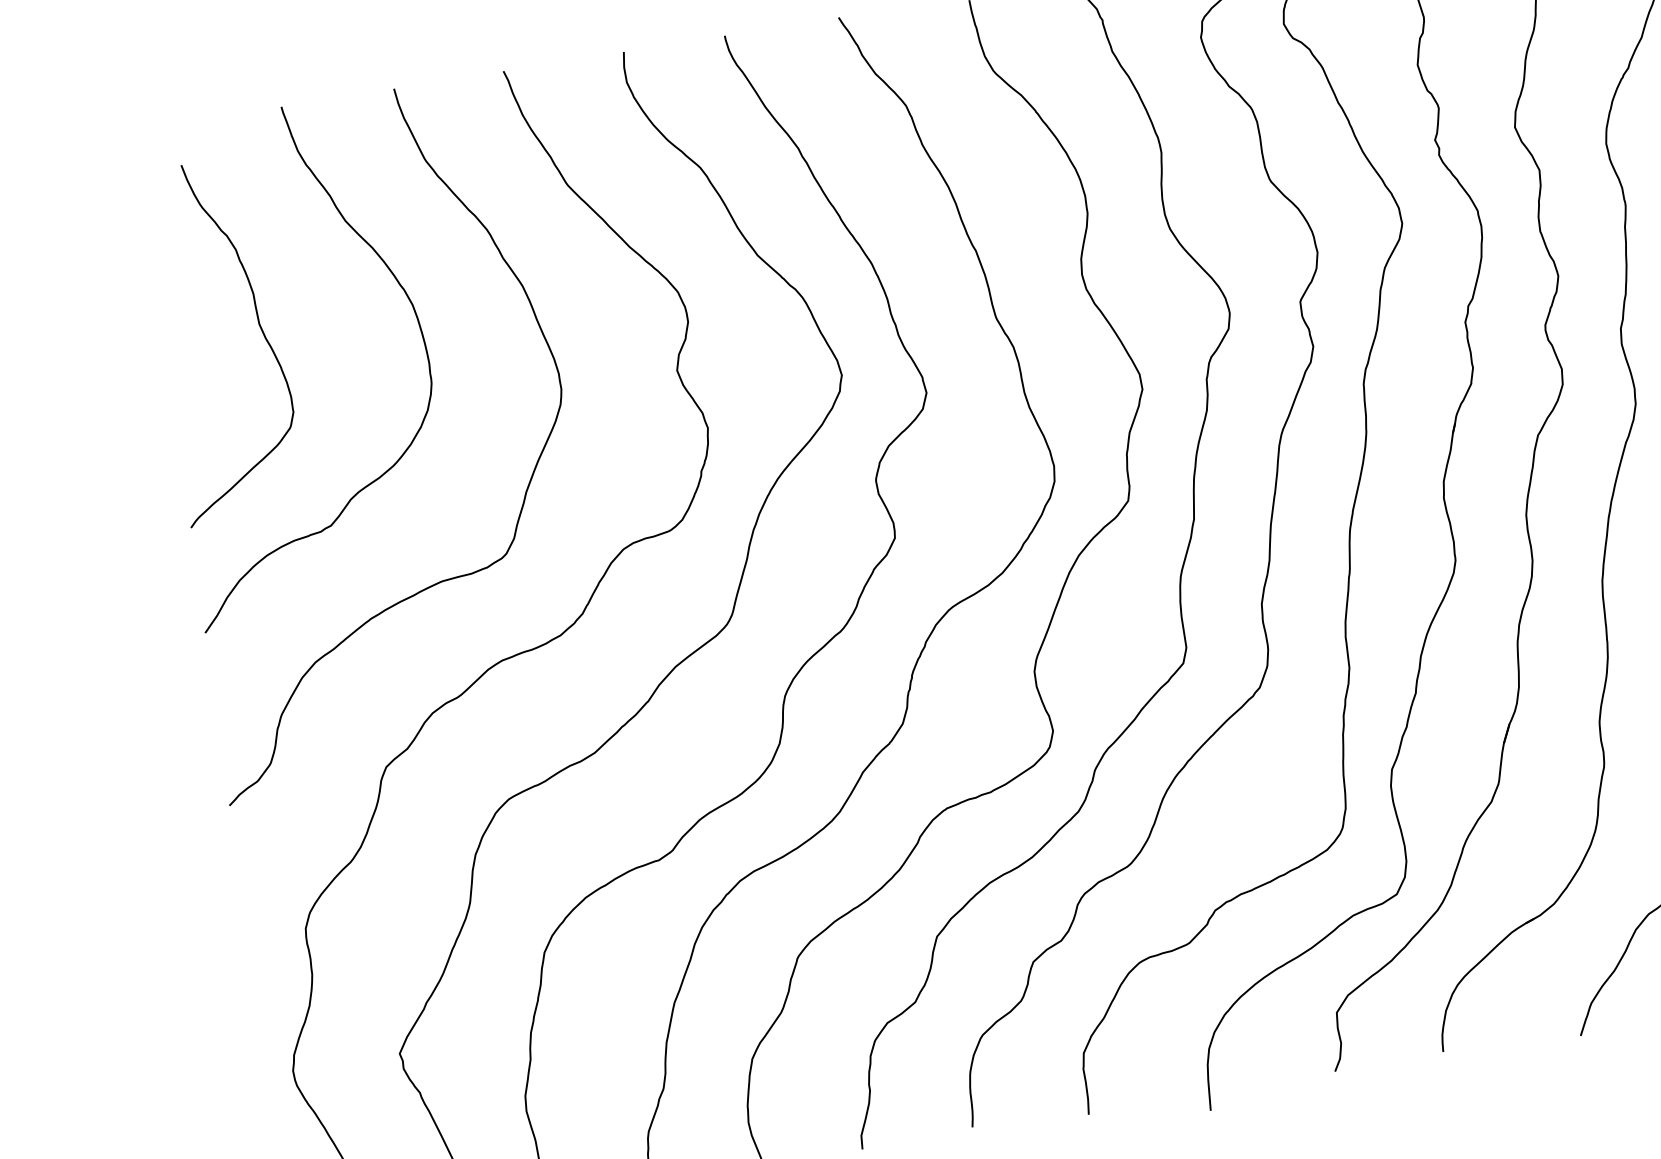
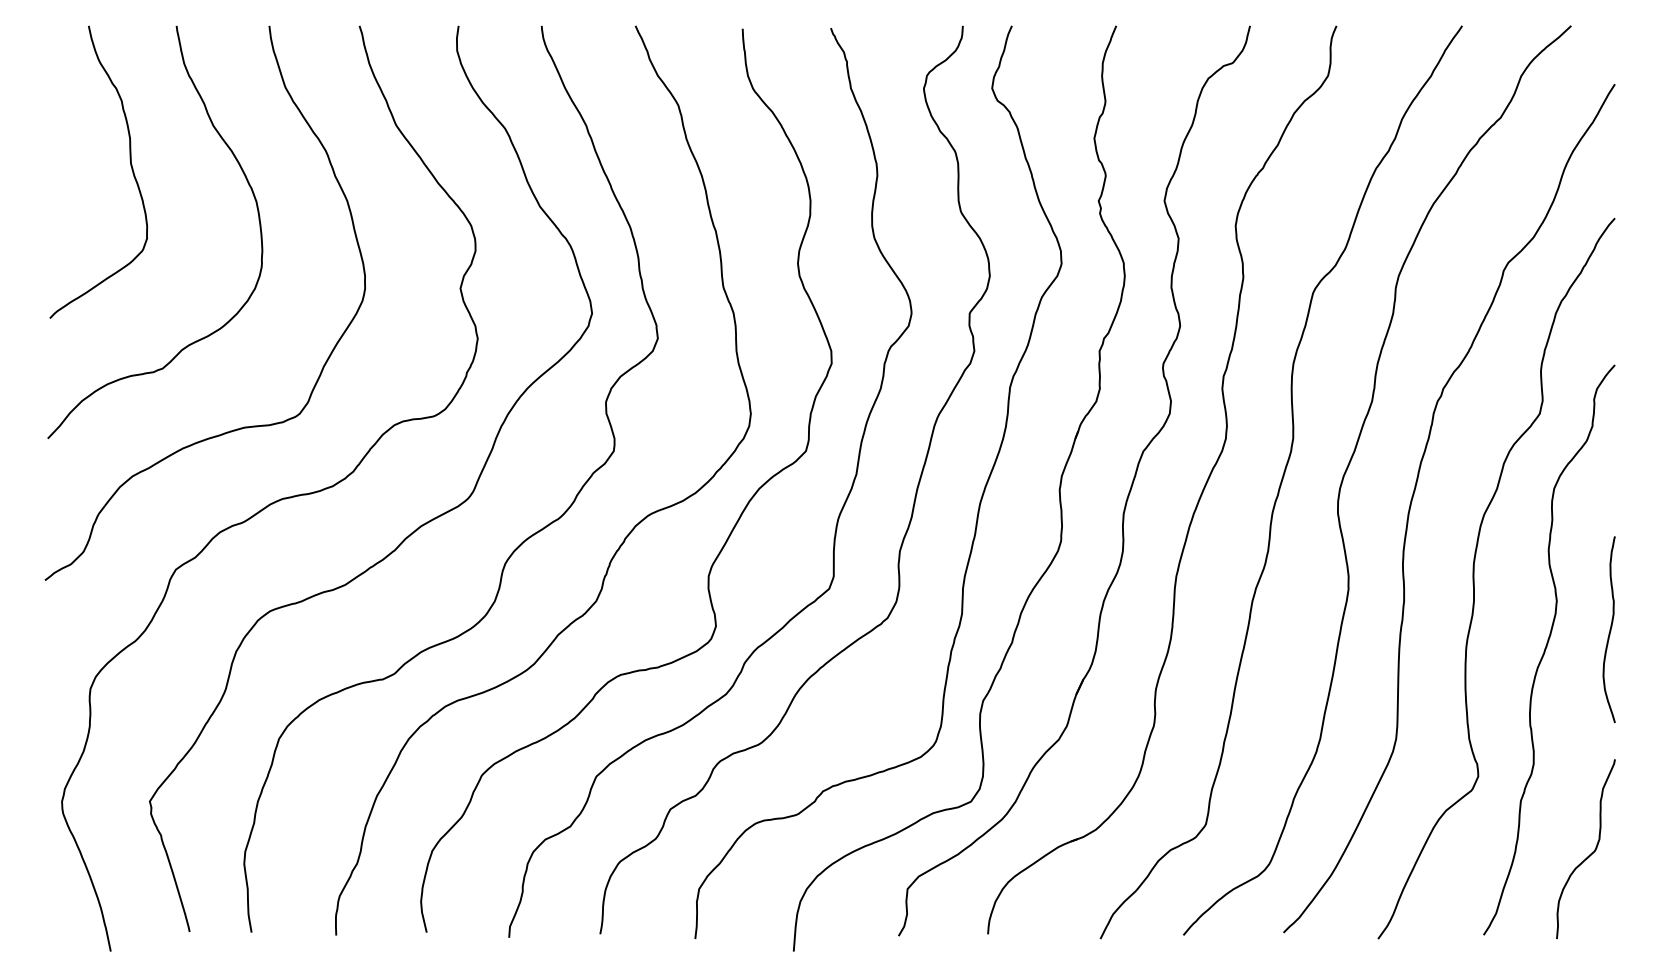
curve: (259, 327) -> (130, 166), moved

